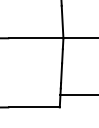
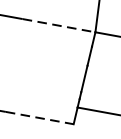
line: (36, 38) -> (59, 25), solid -> dashed
line: (35, 107) -> (41, 118), solid -> dashed

